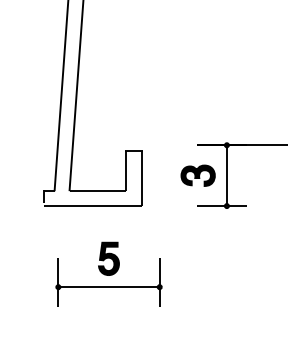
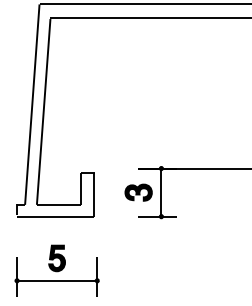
part: (108, 274) -> (56, 270), moved

